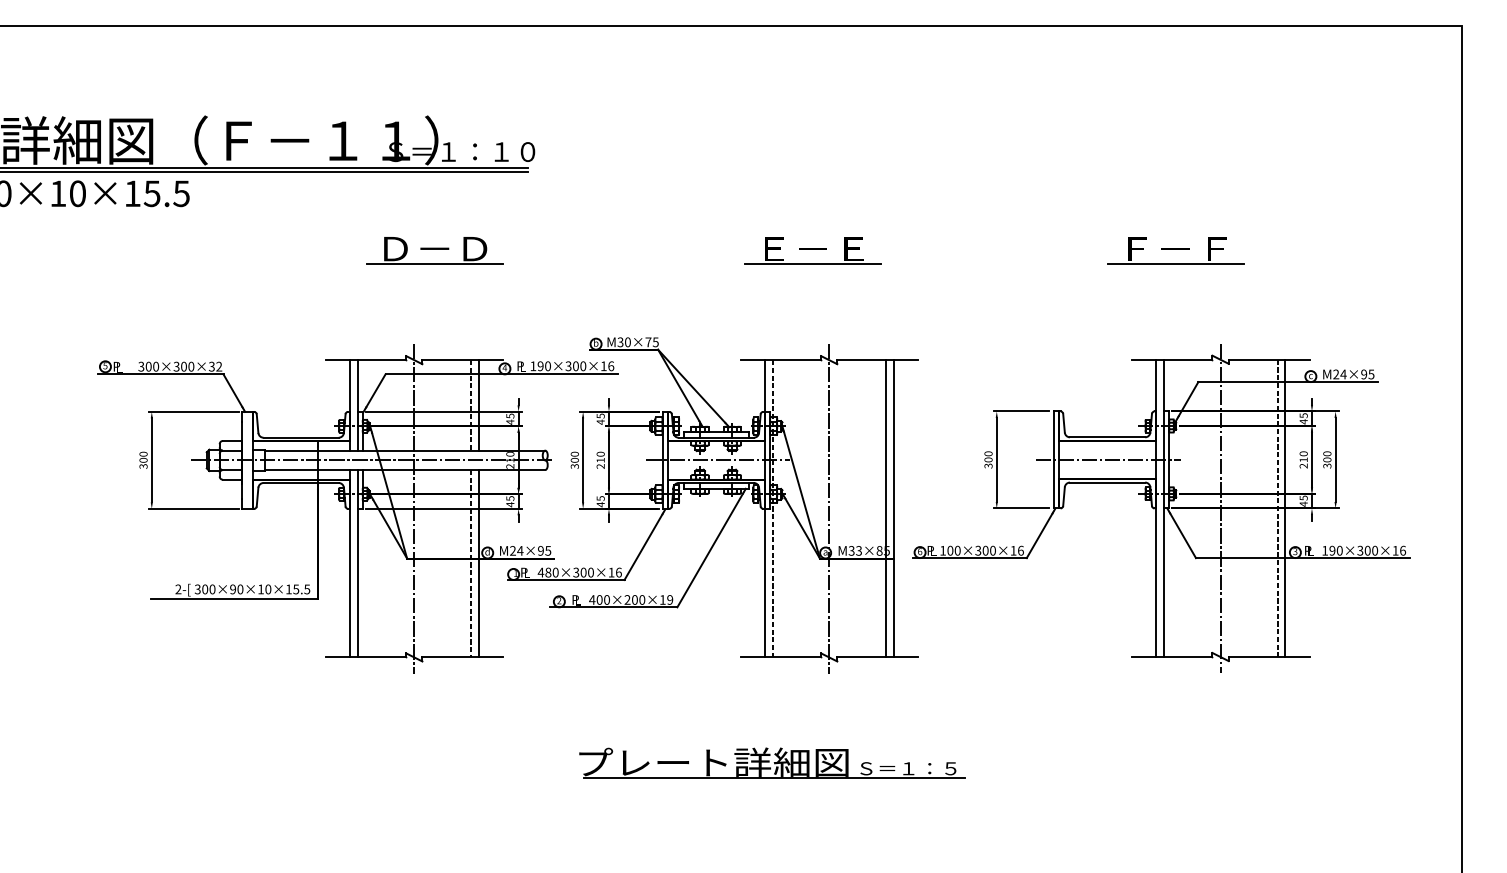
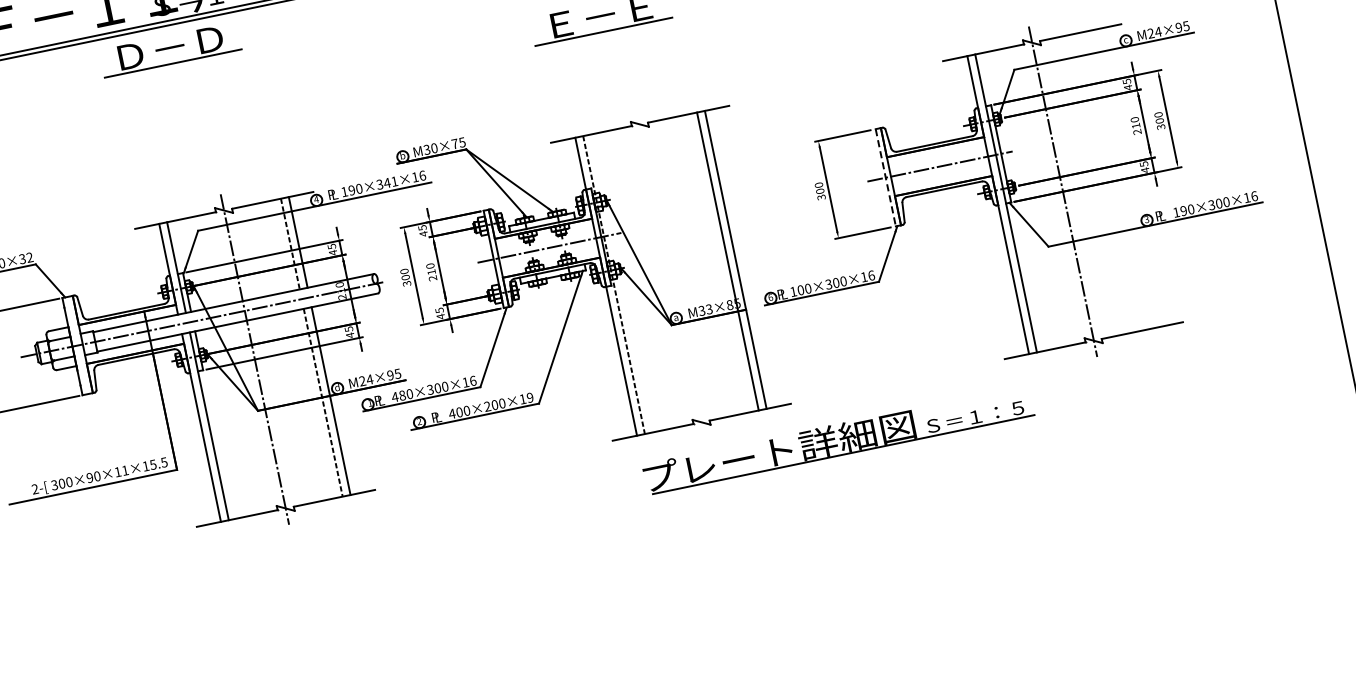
part: (434, 250) -> (170, 49), moved
text: (579, 366) -> (390, 182), 190×300×16 -> 190×341×16
line: (1053, 460) -> (885, 178), solid -> dashed
line: (829, 508) -> (670, 273), removed
line: (1277, 508) -> (1119, 180), removed
line: (1285, 508) -> (1127, 178), removed
text: (268, 589) -> (125, 470), 300×90×10×15.5 -> 300×90×11×15.5
part: (772, 762) -> (838, 439), moved

